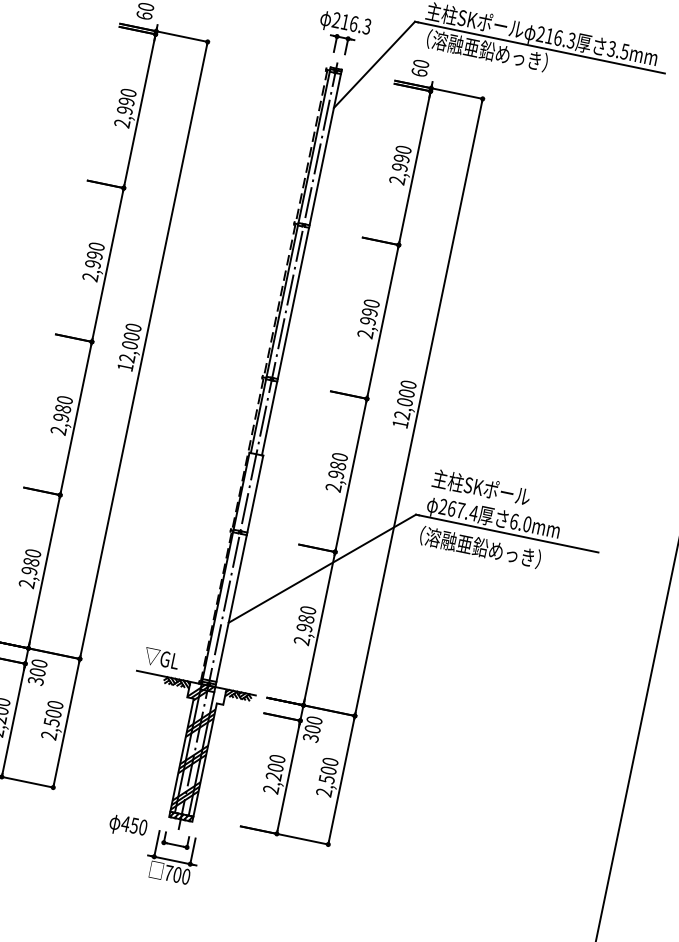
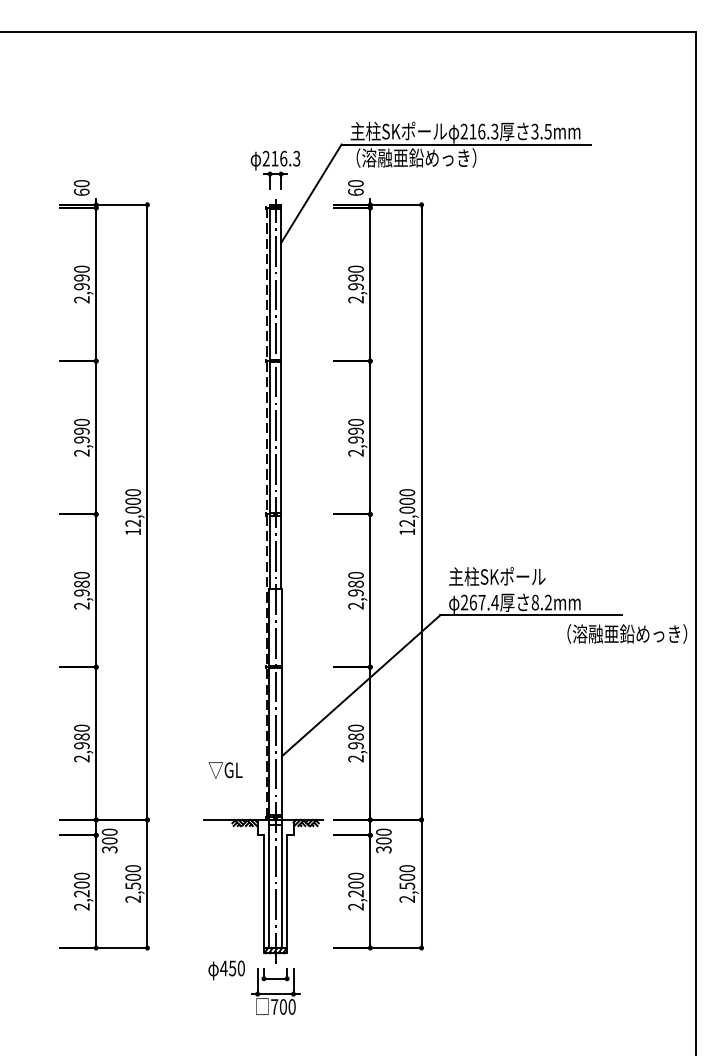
text: (520, 522) -> (541, 602), 6.0mm -> 8.2mm
text: (480, 547) -> (627, 633), moved
text: (161, 658) -> (225, 770), moved
hatch: (195, 748) -> (275, 882), removed

